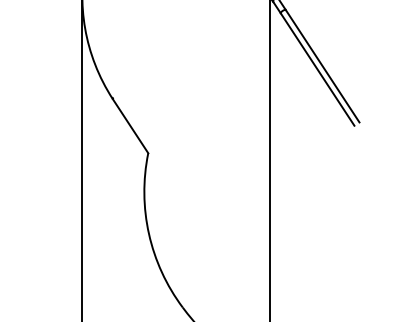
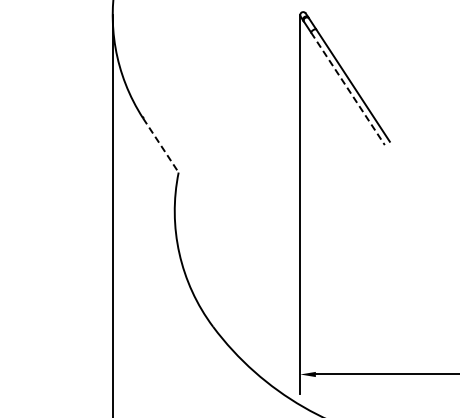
line: (318, 70) -> (348, 89), solid -> dashed
line: (131, 126) -> (161, 145), solid -> dashed

